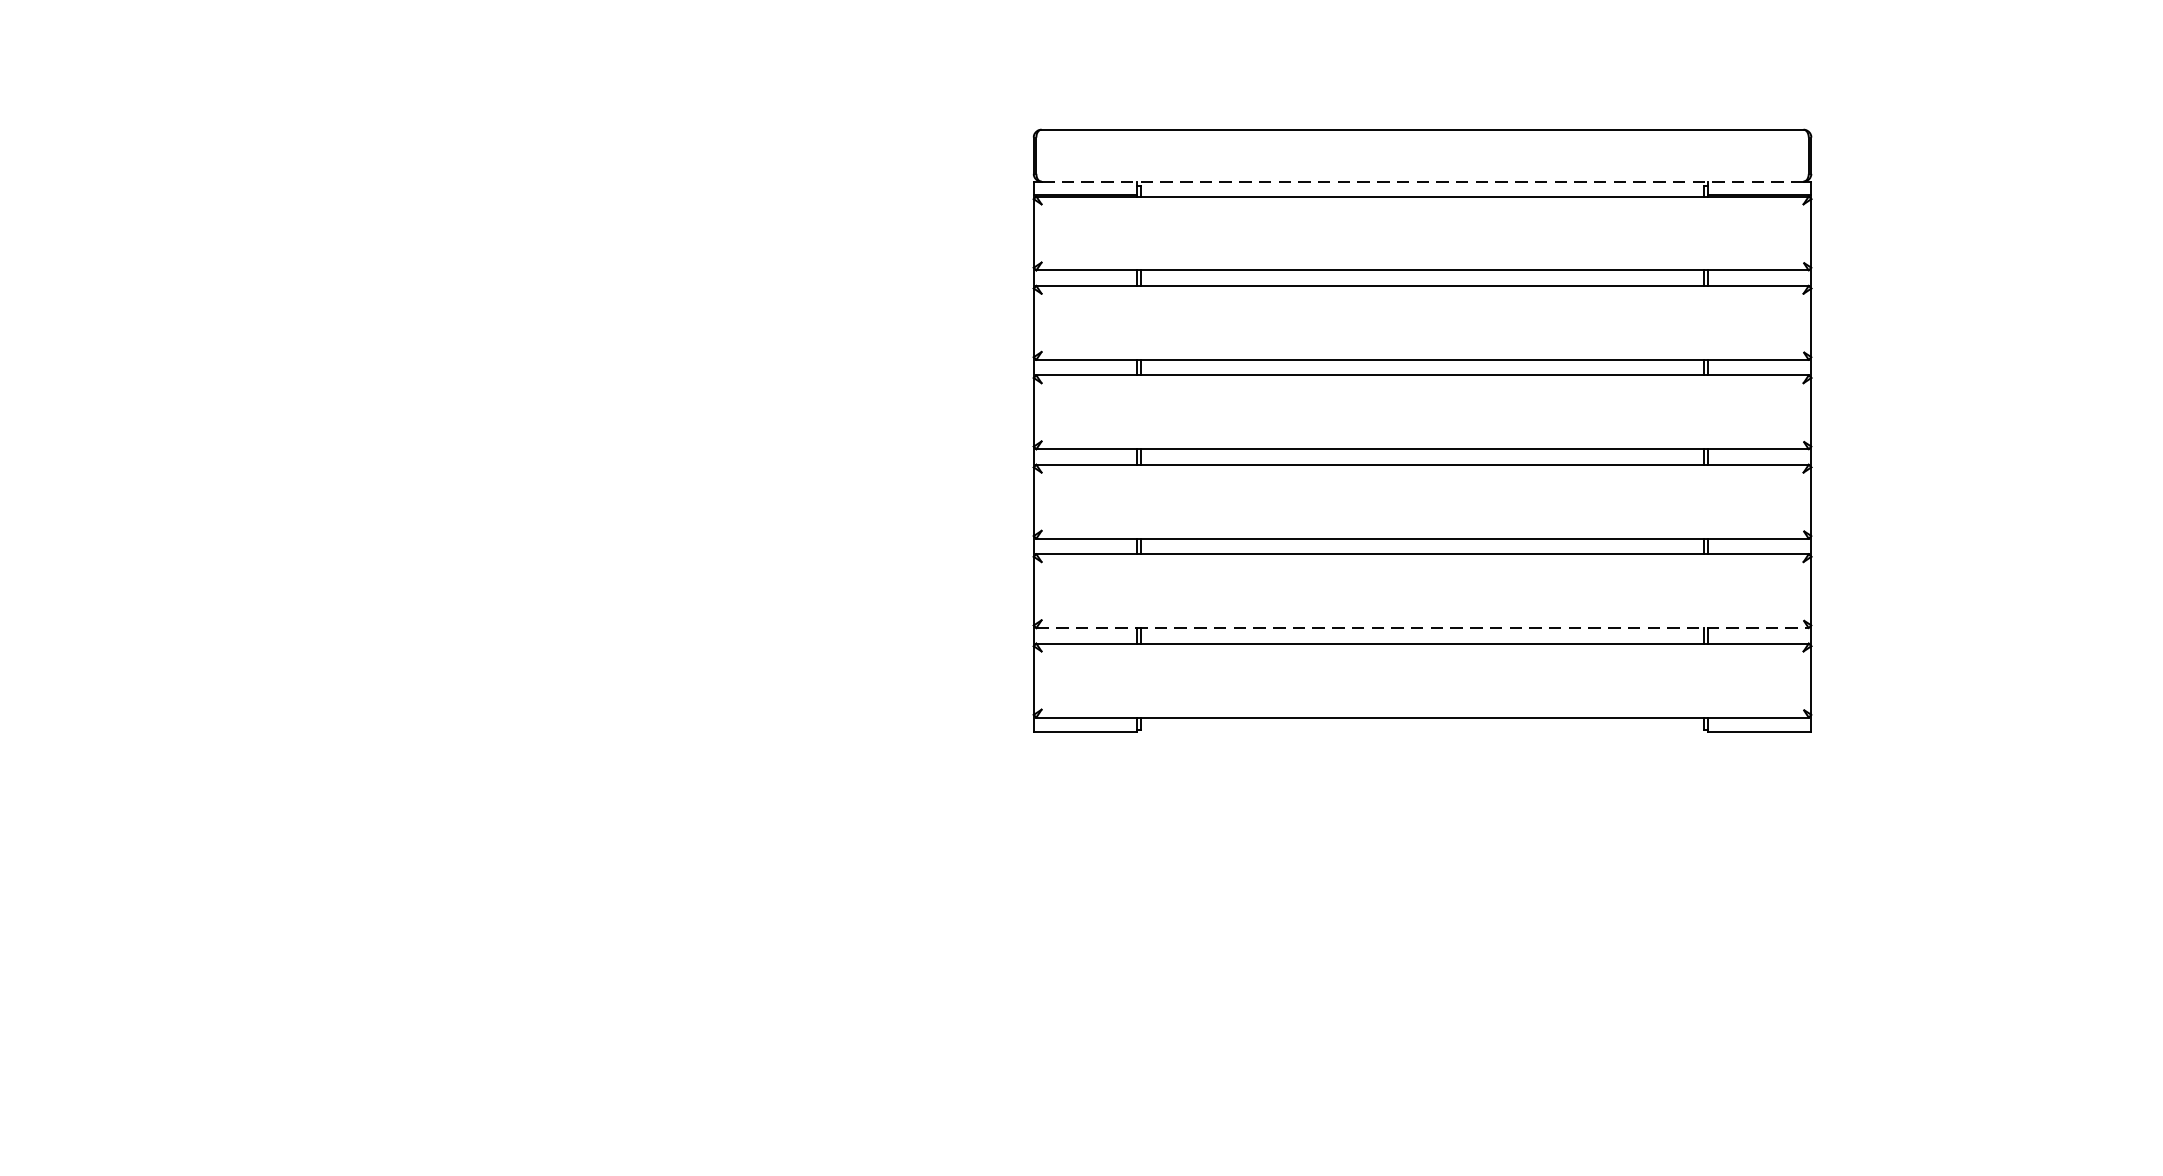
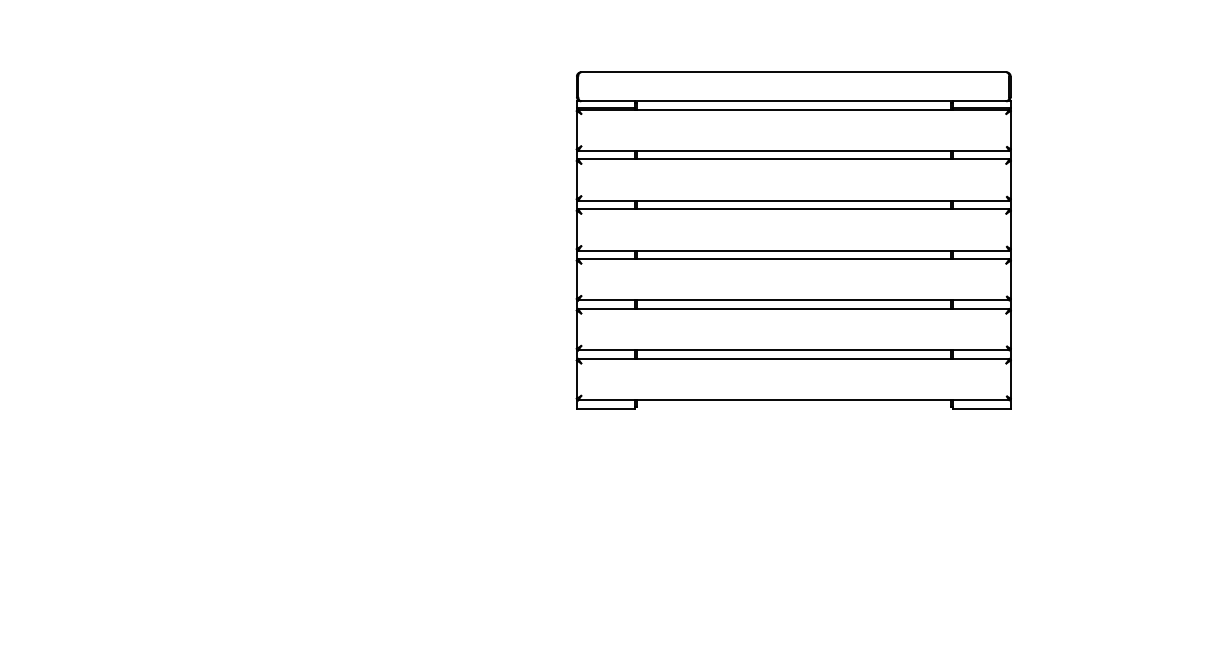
line: (1421, 182) -> (793, 101), dashed -> solid
line: (1421, 628) -> (793, 350), dashed -> solid

